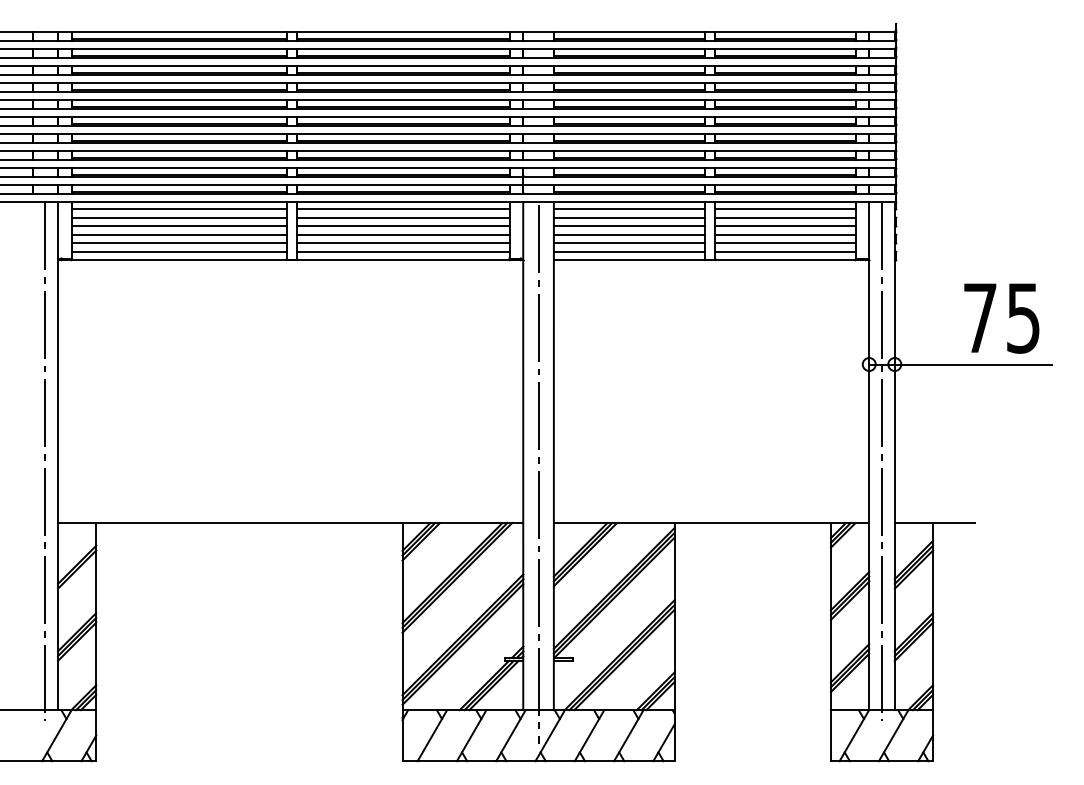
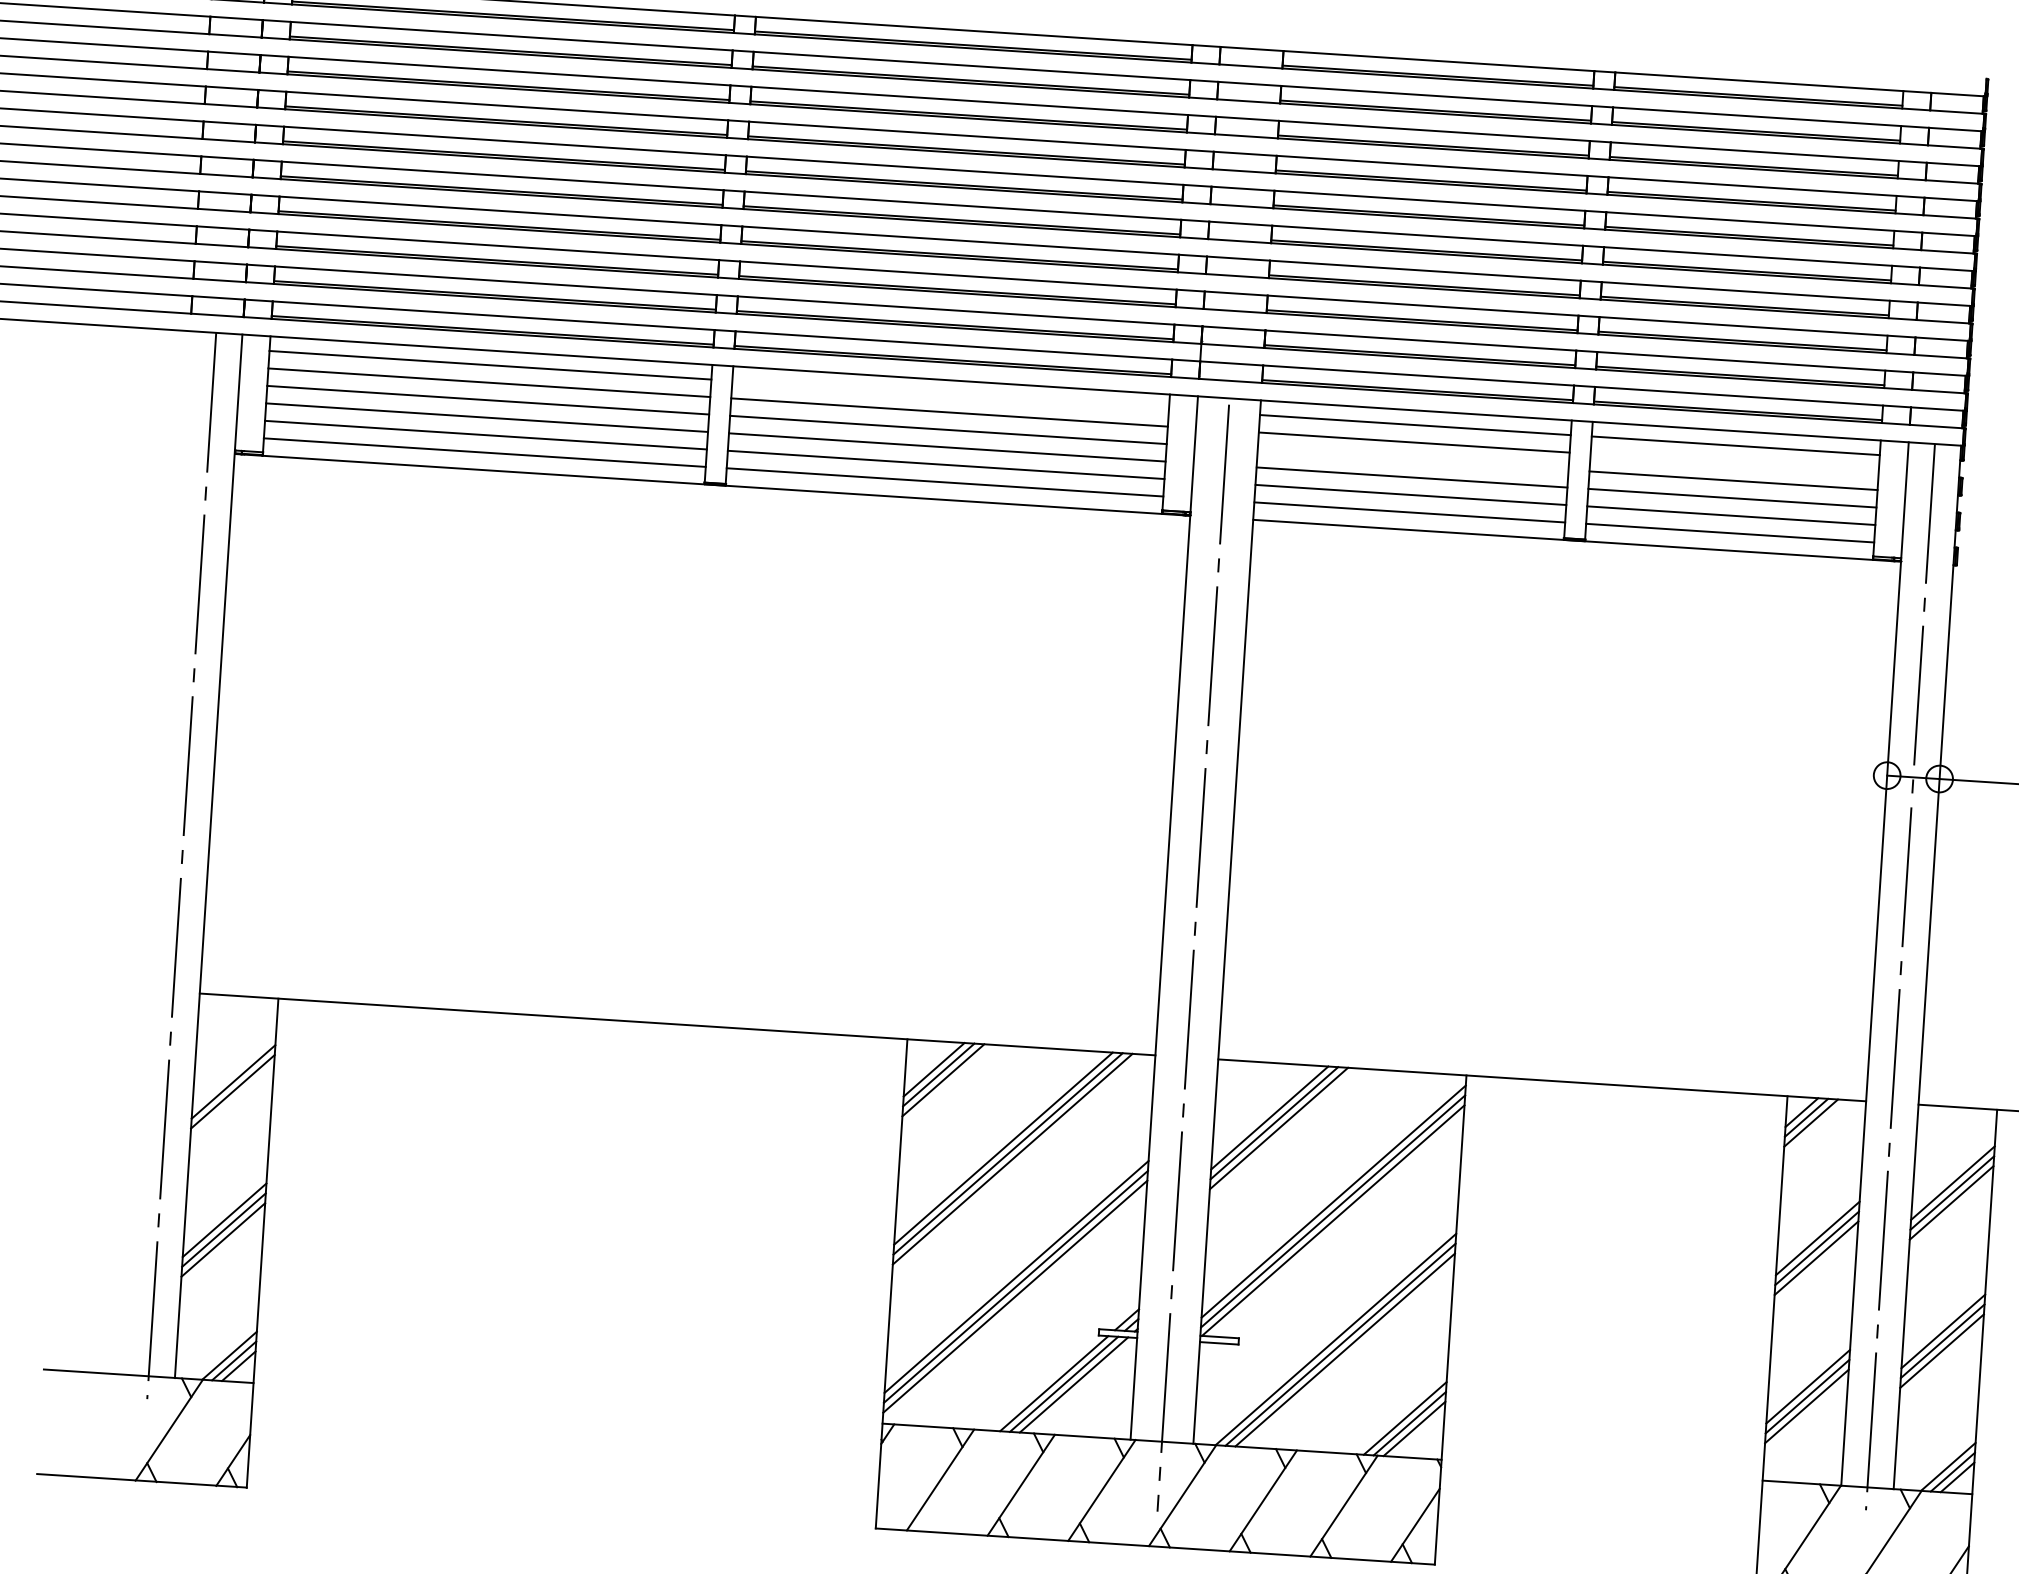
line: (403, 209) -> (951, 395), removed
line: (785, 217) -> (1734, 462), removed
line: (629, 226) -> (1413, 460), removed

